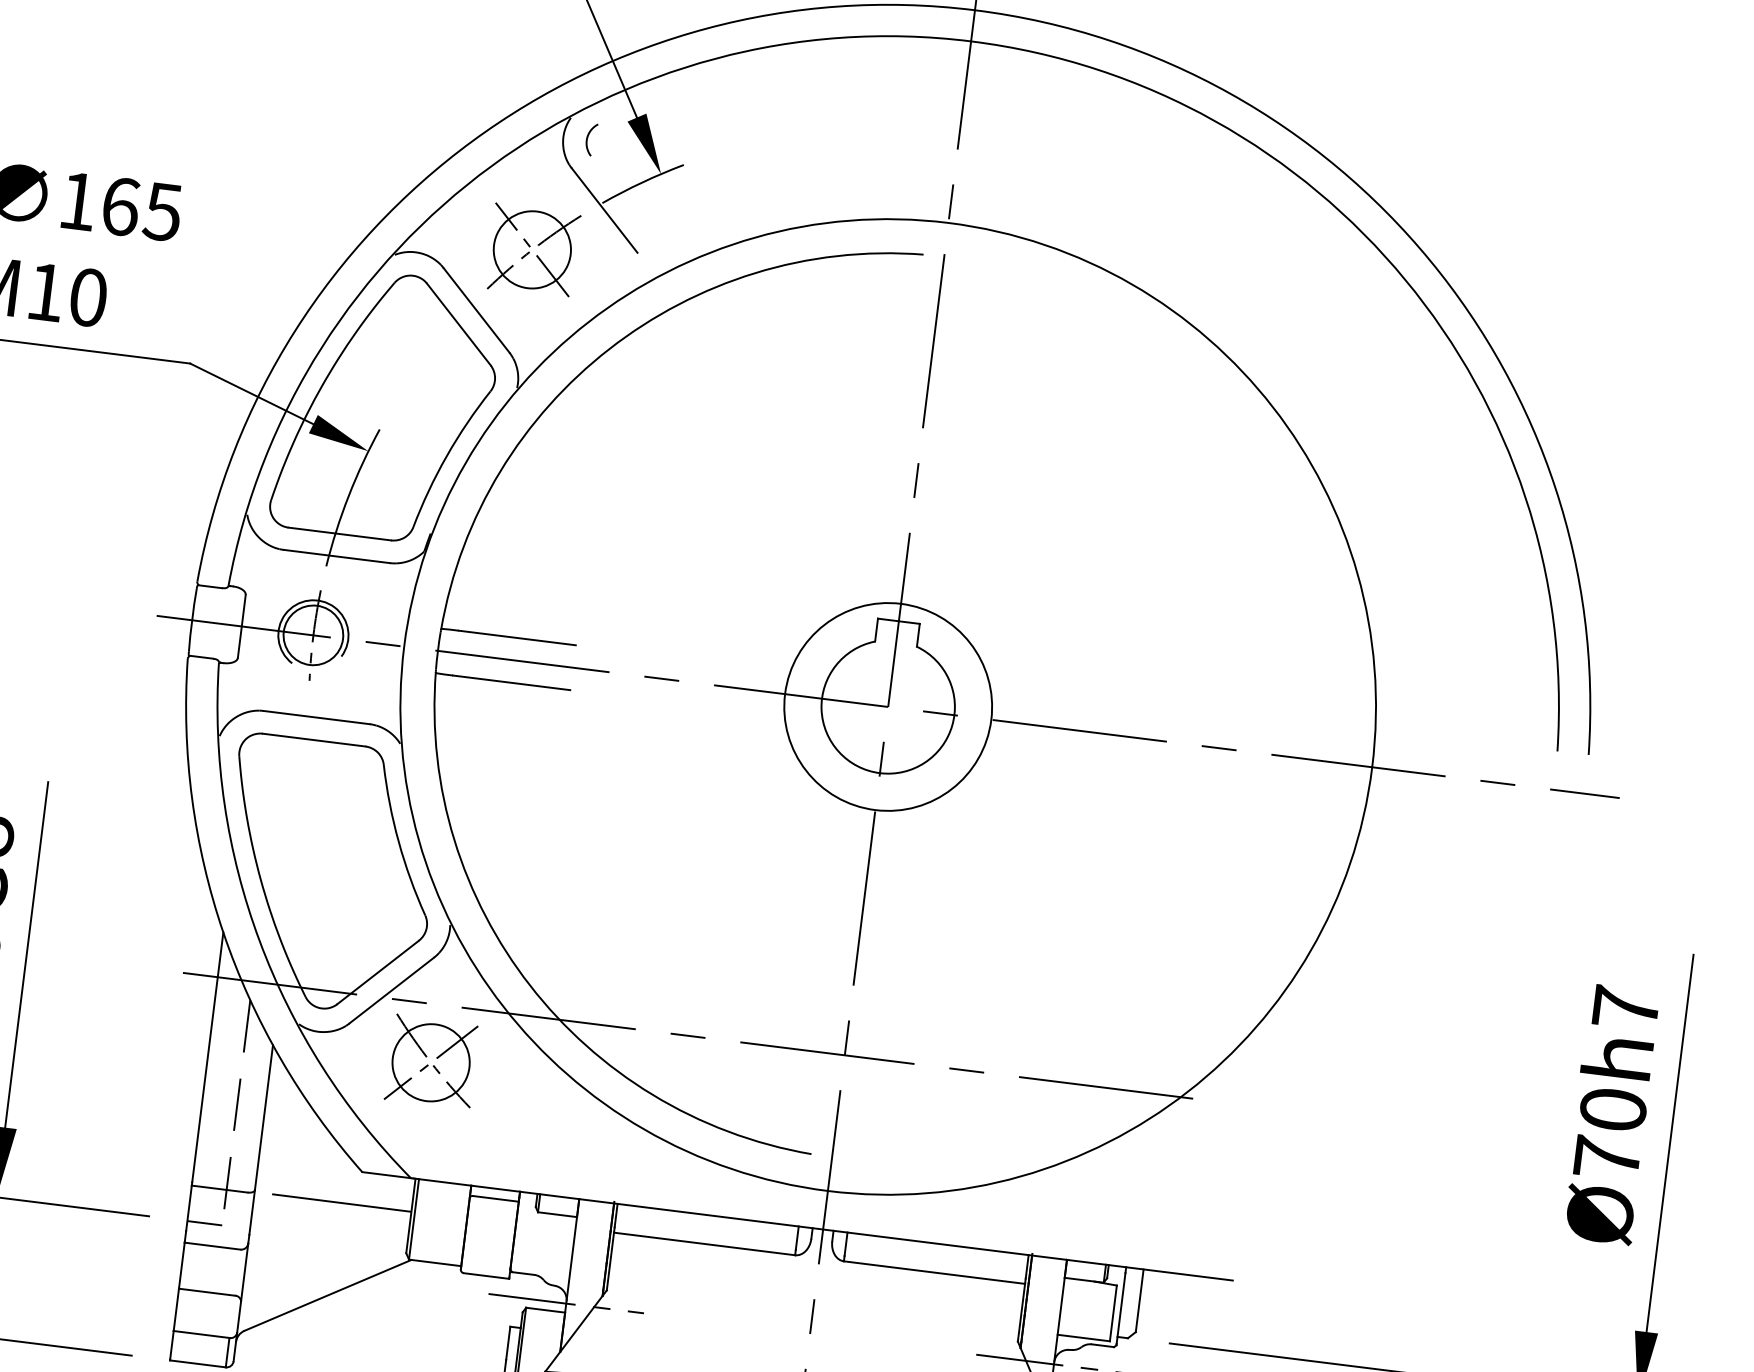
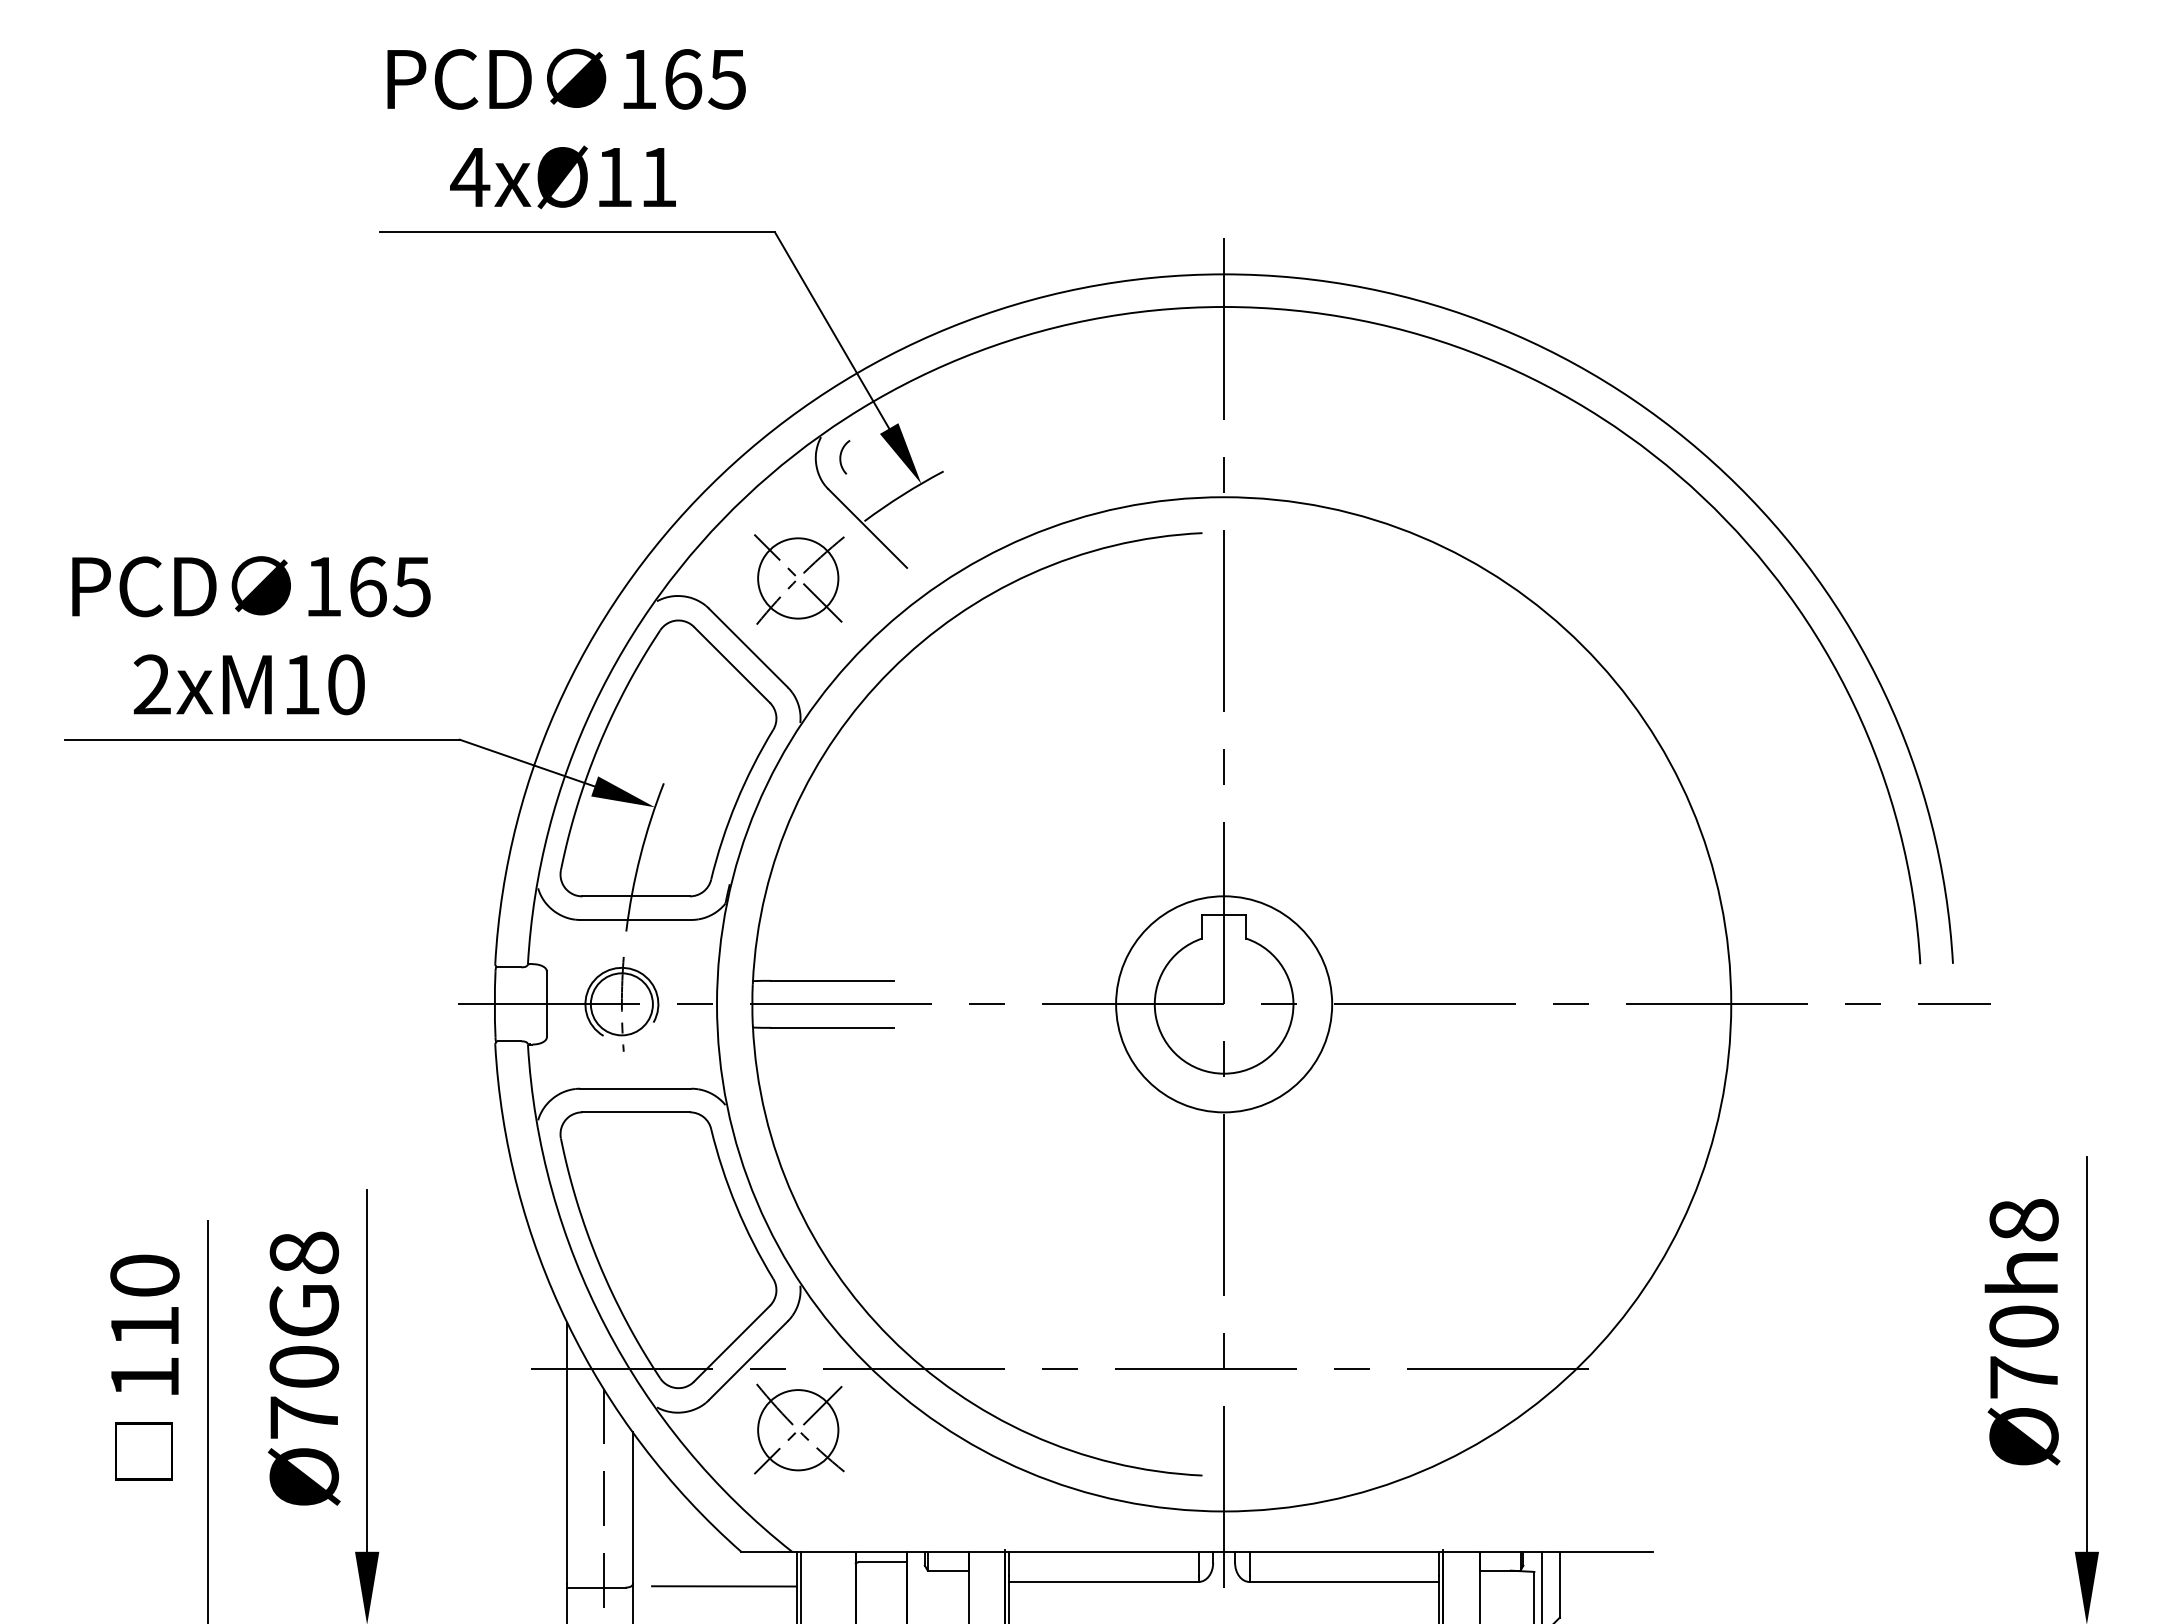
text: (1625, 1008) -> (2023, 1220), Ø70h7 -> Ø70h8

